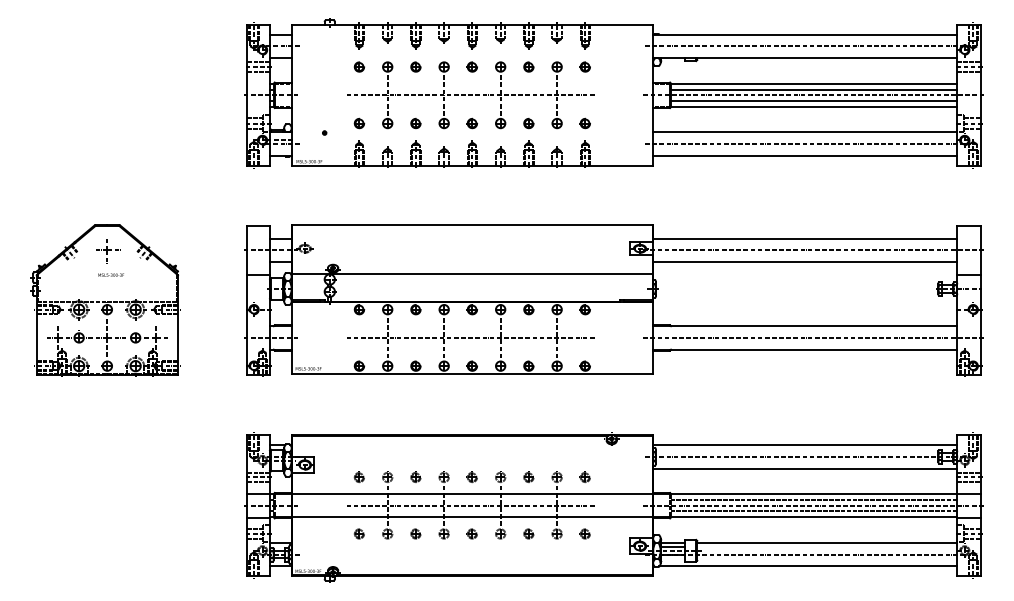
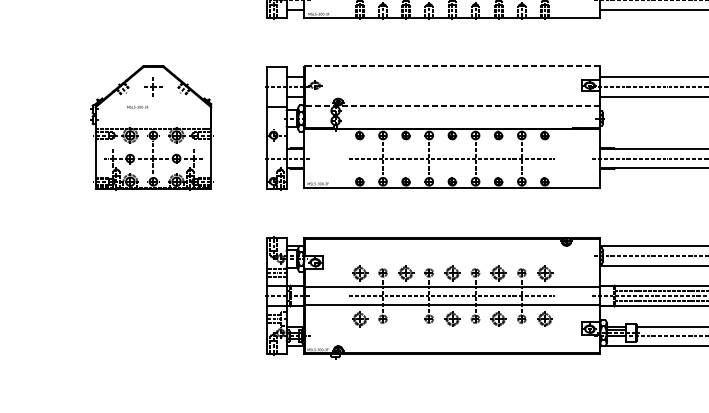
line: (471, 224) -> (451, 65), solid -> dashed
text: (110, 274) -> (137, 106), moved
line: (471, 274) -> (451, 106), solid -> dashed
part: (358, 476) -> (359, 272), size x1.6
part: (415, 476) -> (405, 272), size x1.6
part: (471, 476) -> (451, 272), size x1.6
part: (528, 476) -> (498, 272), size x1.6
part: (584, 476) -> (544, 272), size x1.6
part: (358, 533) -> (359, 318), size x1.6
part: (415, 533) -> (405, 318), removed
part: (471, 533) -> (451, 318), size x1.6
part: (528, 533) -> (498, 318), size x1.6
part: (584, 533) -> (544, 318), size x1.6

